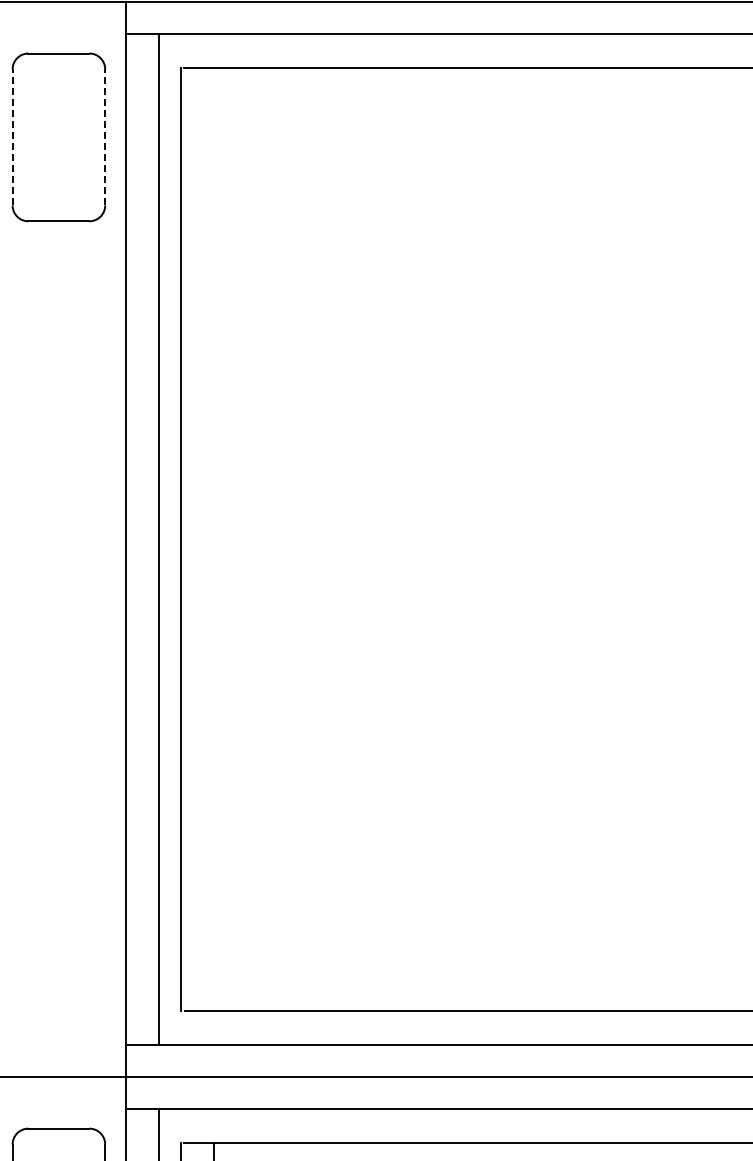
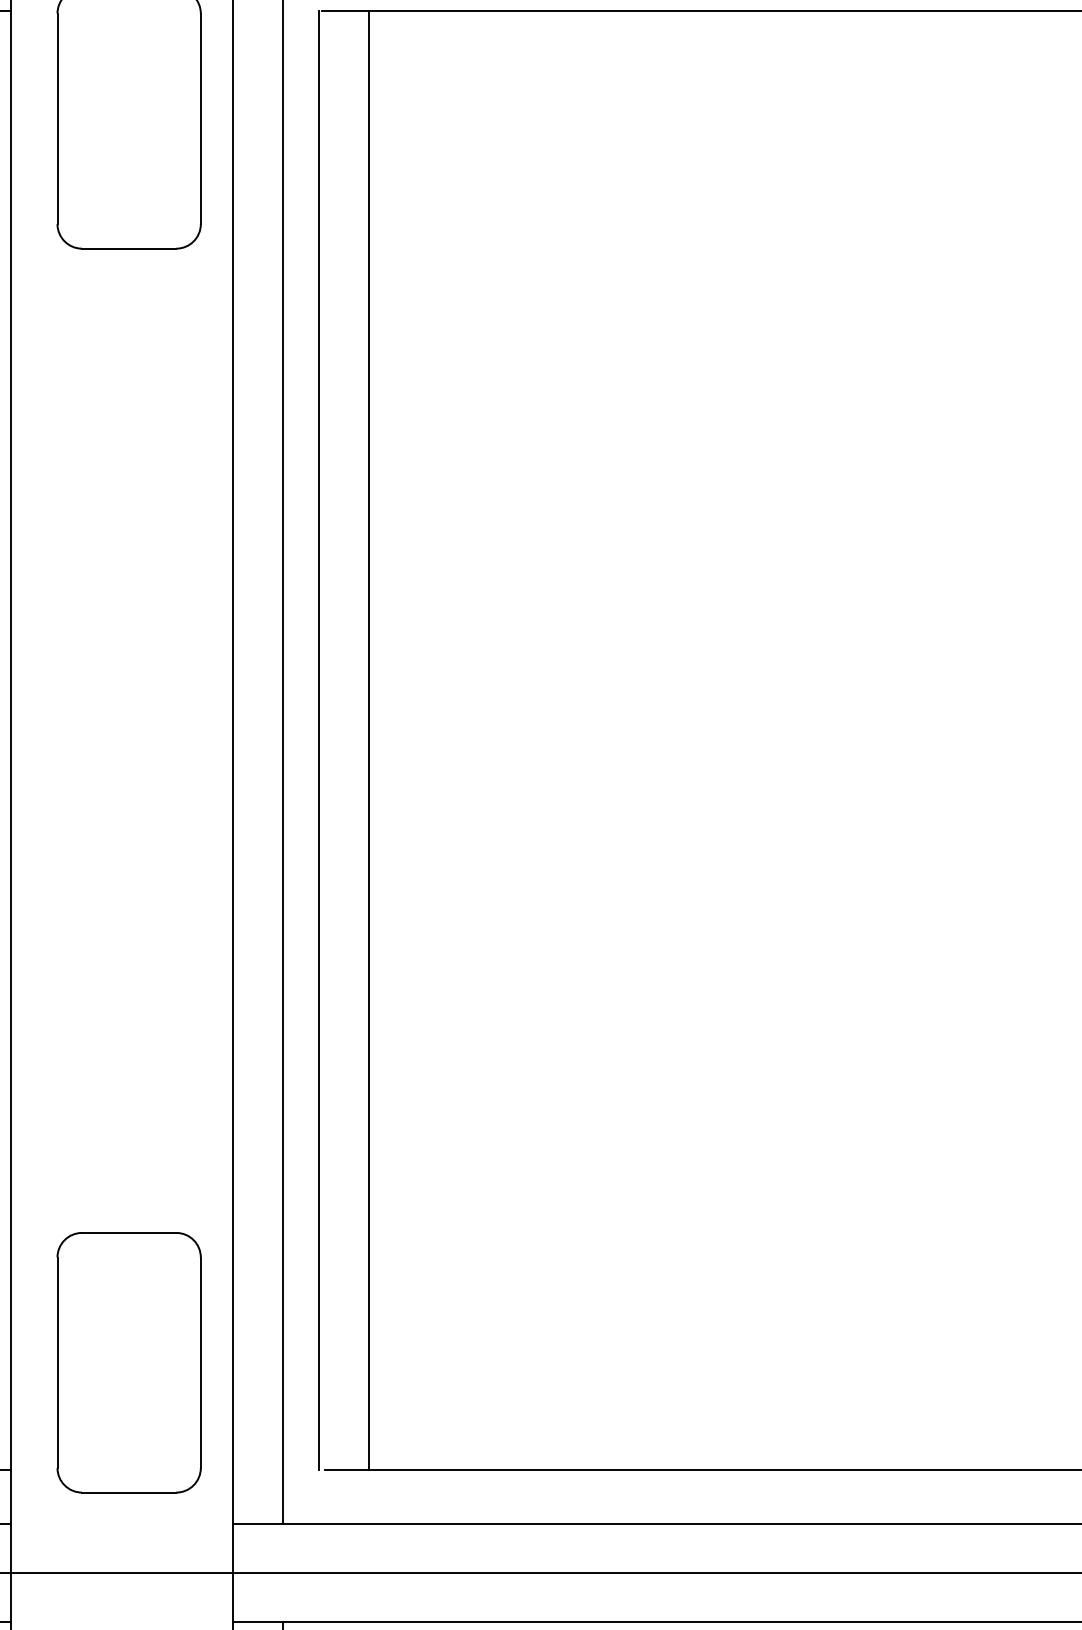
line: (12, 136) -> (57, 117), dashed -> solid
line: (105, 136) -> (201, 117), dashed -> solid
line: (213, 538) -> (368, 739), added
part: (58, 940) -> (128, 1361), added

